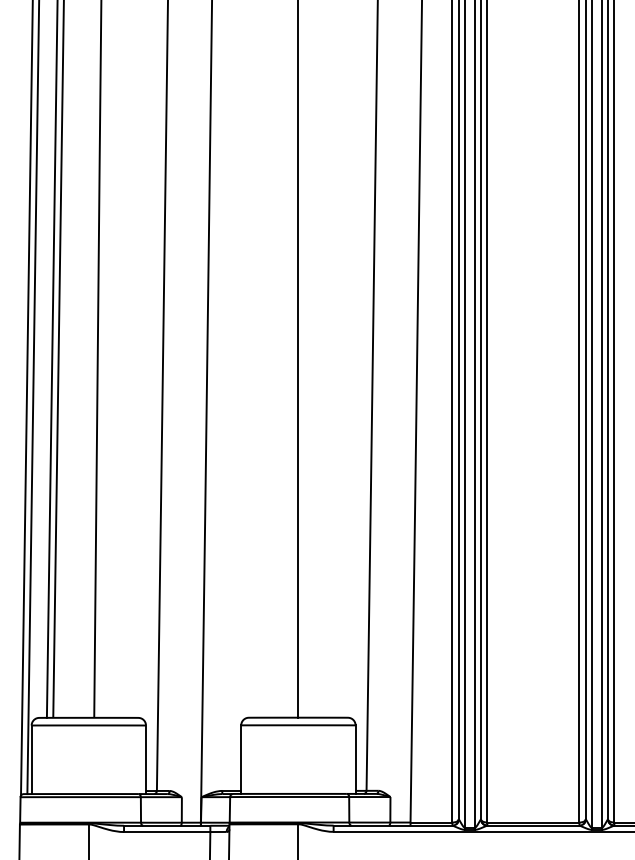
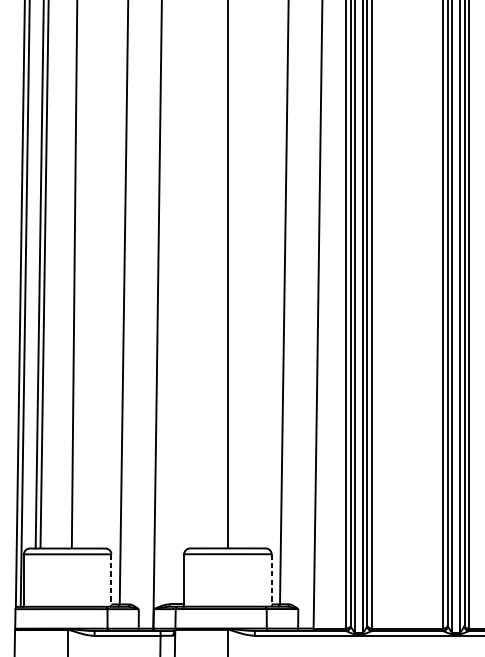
line: (145, 760) -> (111, 581), solid -> dashed
line: (355, 760) -> (271, 581), solid -> dashed

